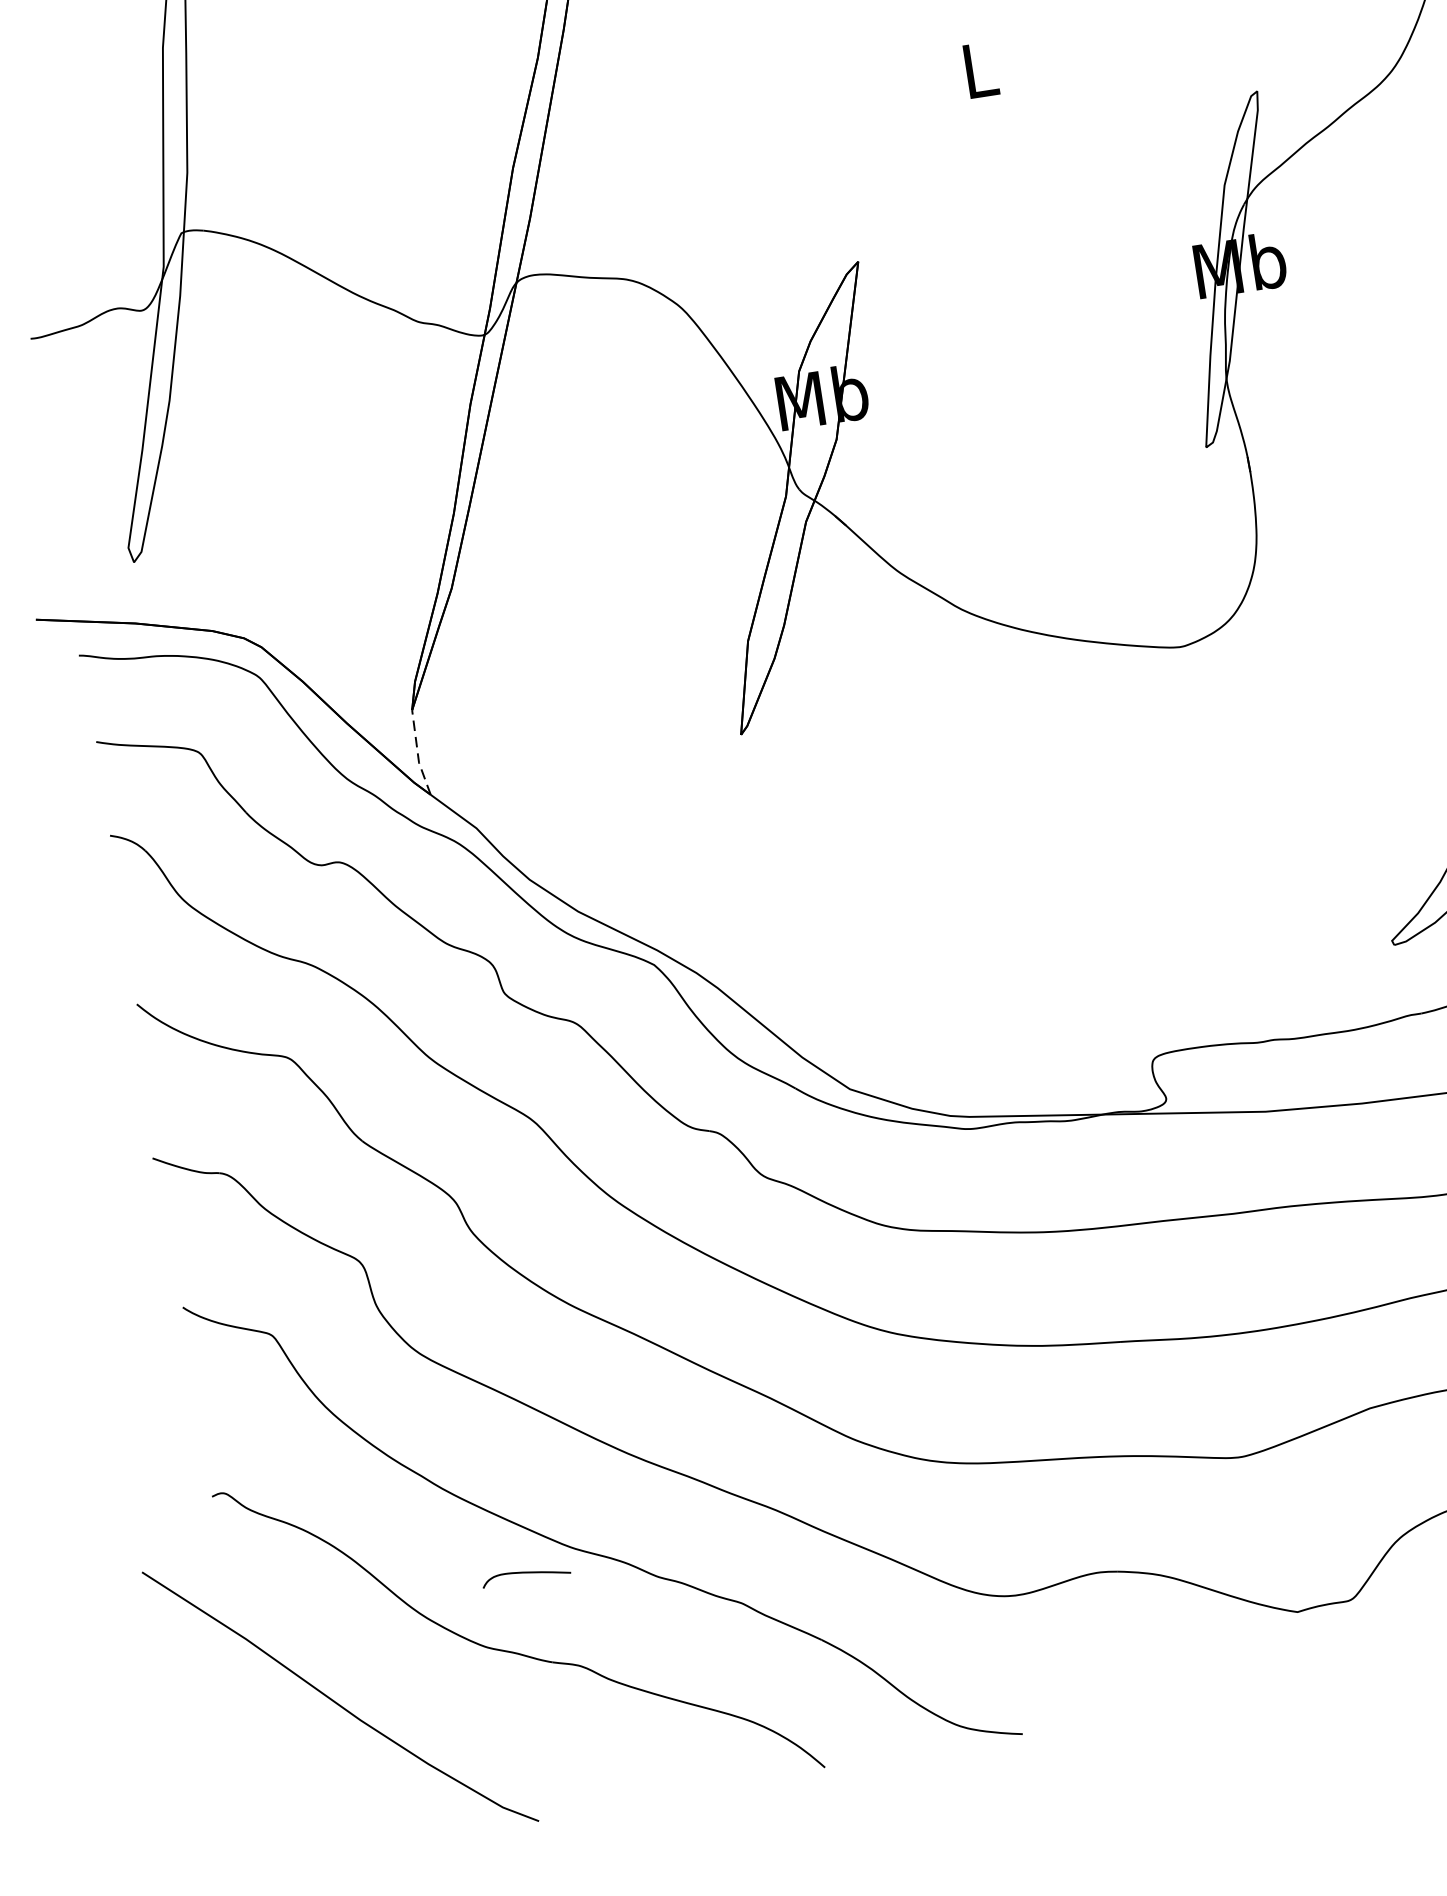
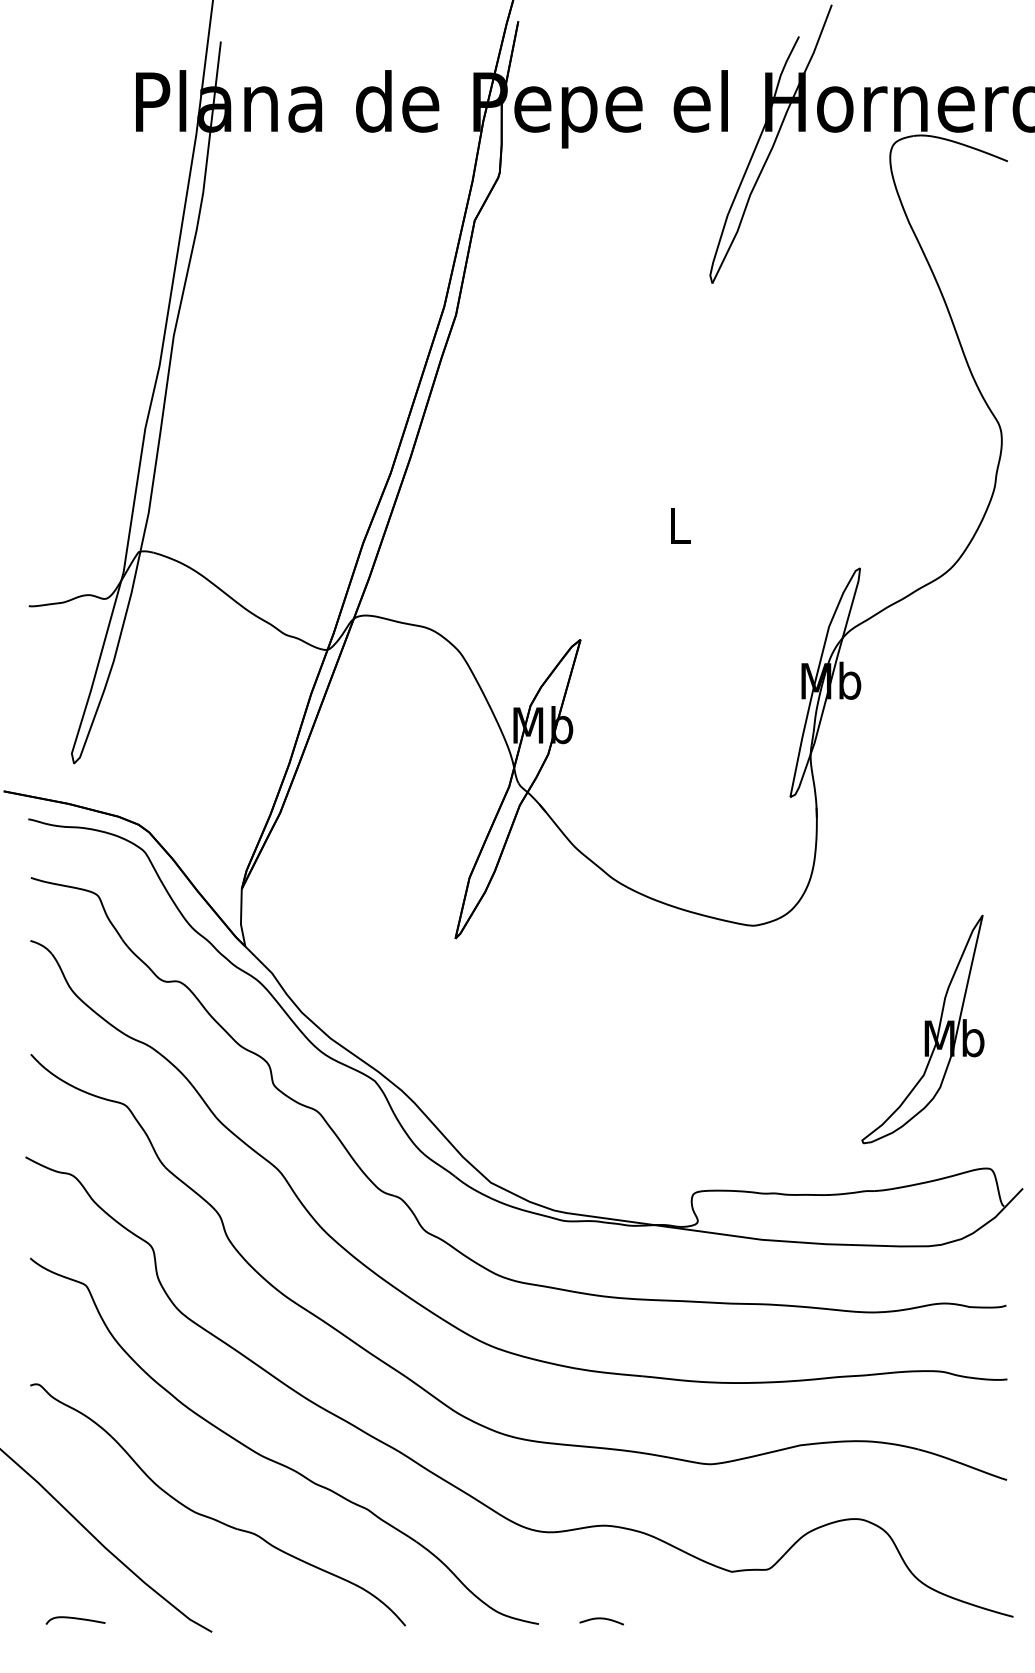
line: (418, 753) -> (241, 918), dashed -> solid
curve: (525, 1574) -> (75, 1619), moved
curve: (1114, 1712) -> (601, 1619), added

